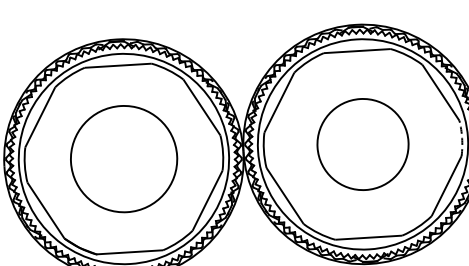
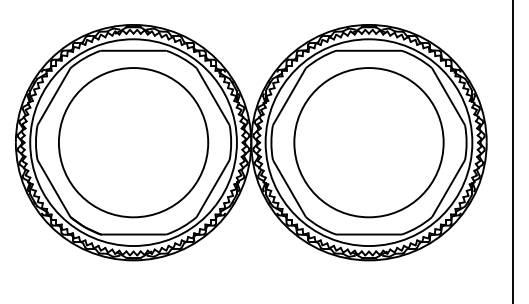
arc: (462, 138) -> (466, 142), dashed -> solid
circle: (362, 144) -> (368, 142), size x1.67
circle: (123, 158) -> (133, 142), size x1.43

